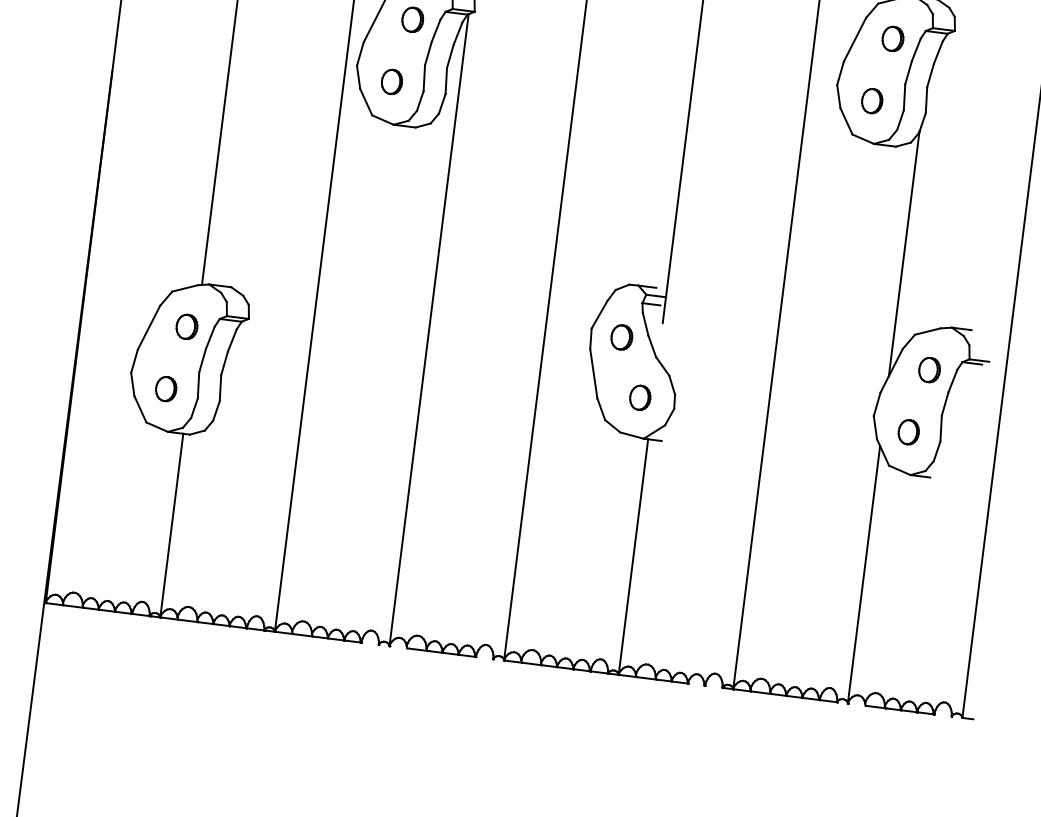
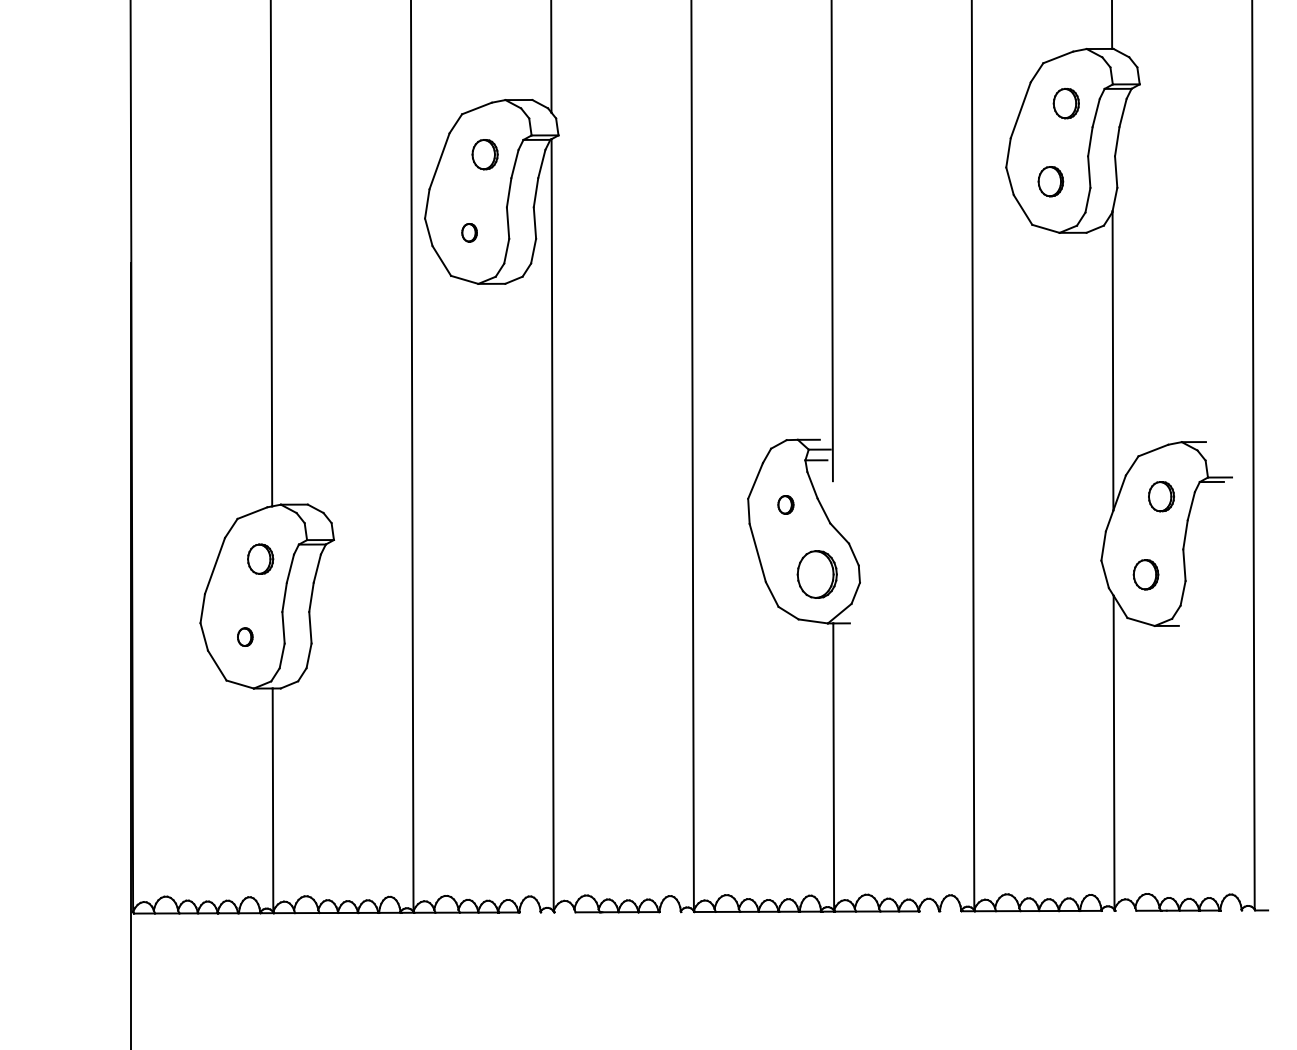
part: (391, 81) -> (469, 232), size x0.6
part: (621, 337) -> (785, 504), size x0.6
part: (166, 388) -> (245, 636), size x0.6
part: (640, 397) -> (817, 574), size x1.6

